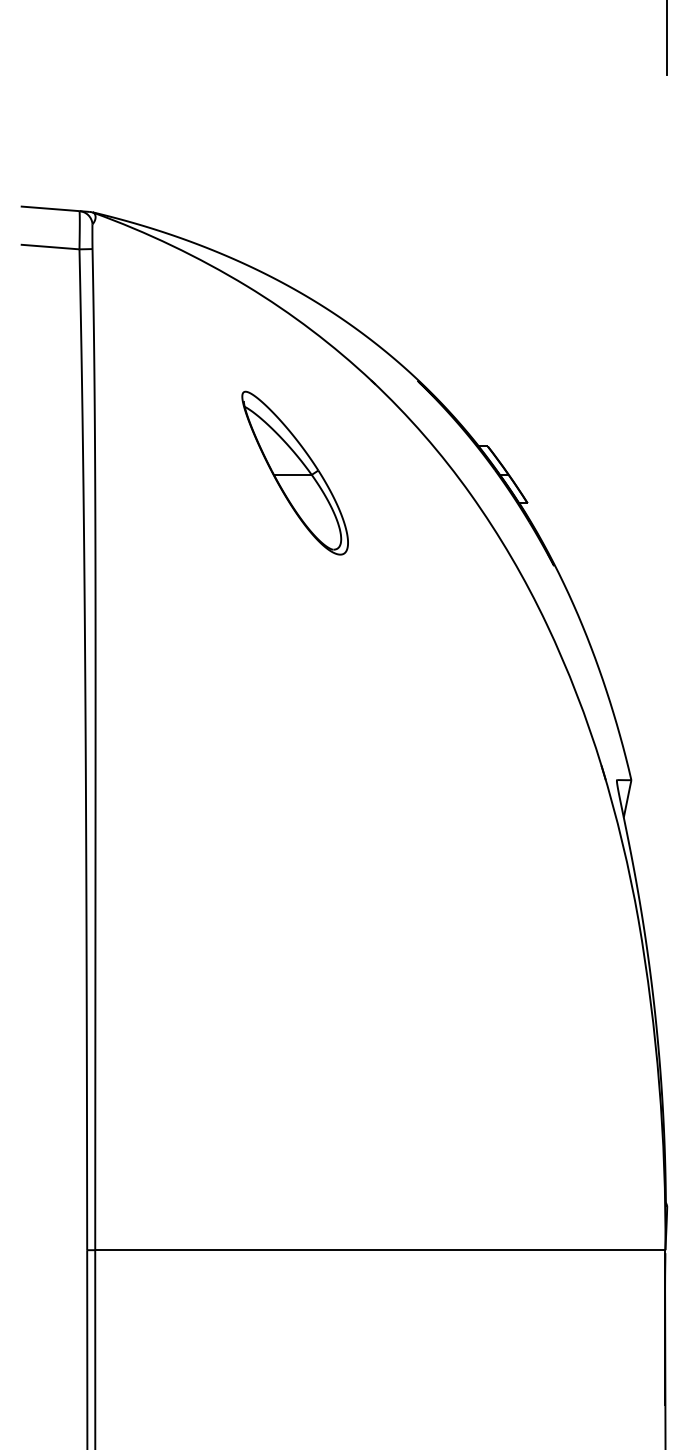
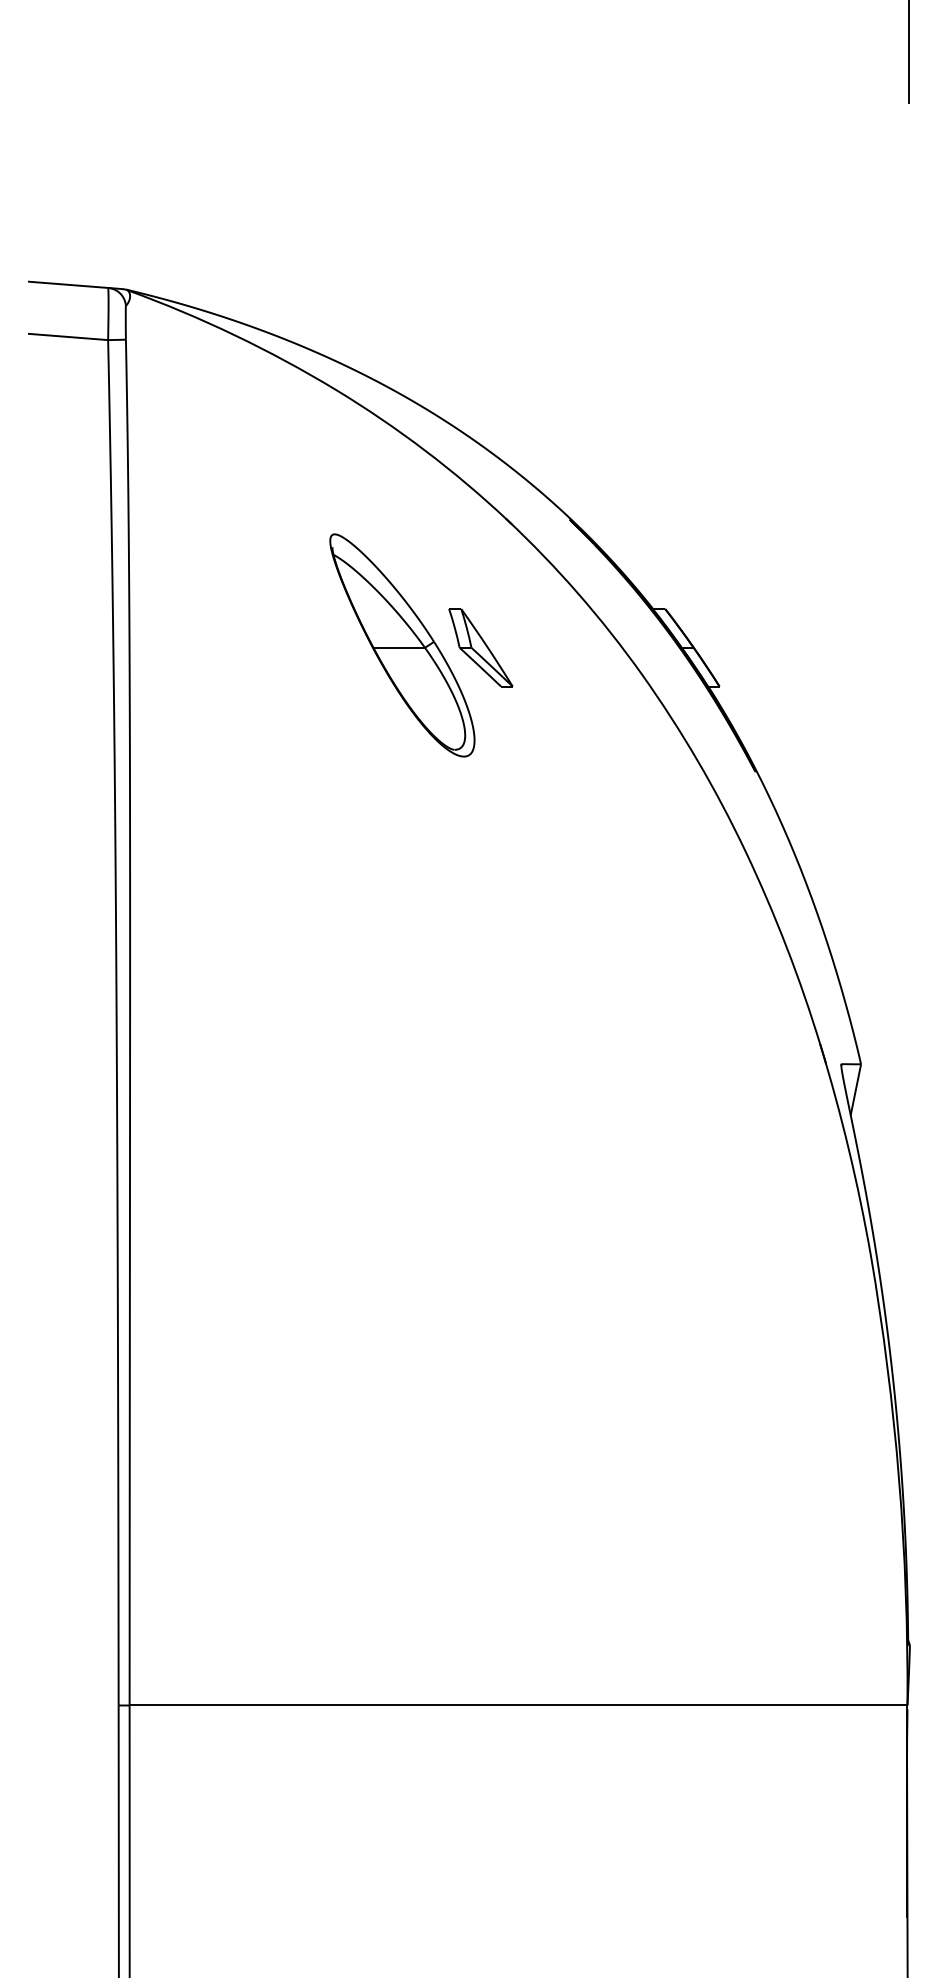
part: (352, 474) -> (480, 647), added

